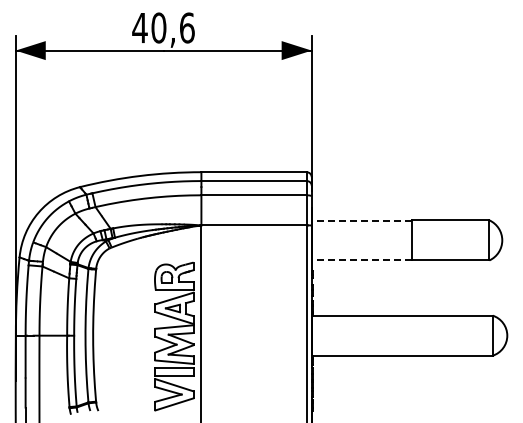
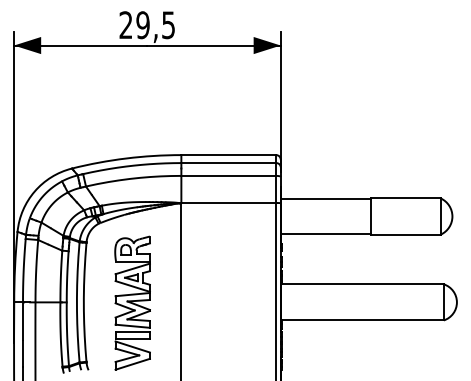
text: (163, 27) -> (147, 24), 40,6 -> 29,5
line: (361, 220) -> (325, 198), dashed -> solid
line: (361, 260) -> (325, 234), dashed -> solid
part: (174, 336) -> (132, 303), moved

